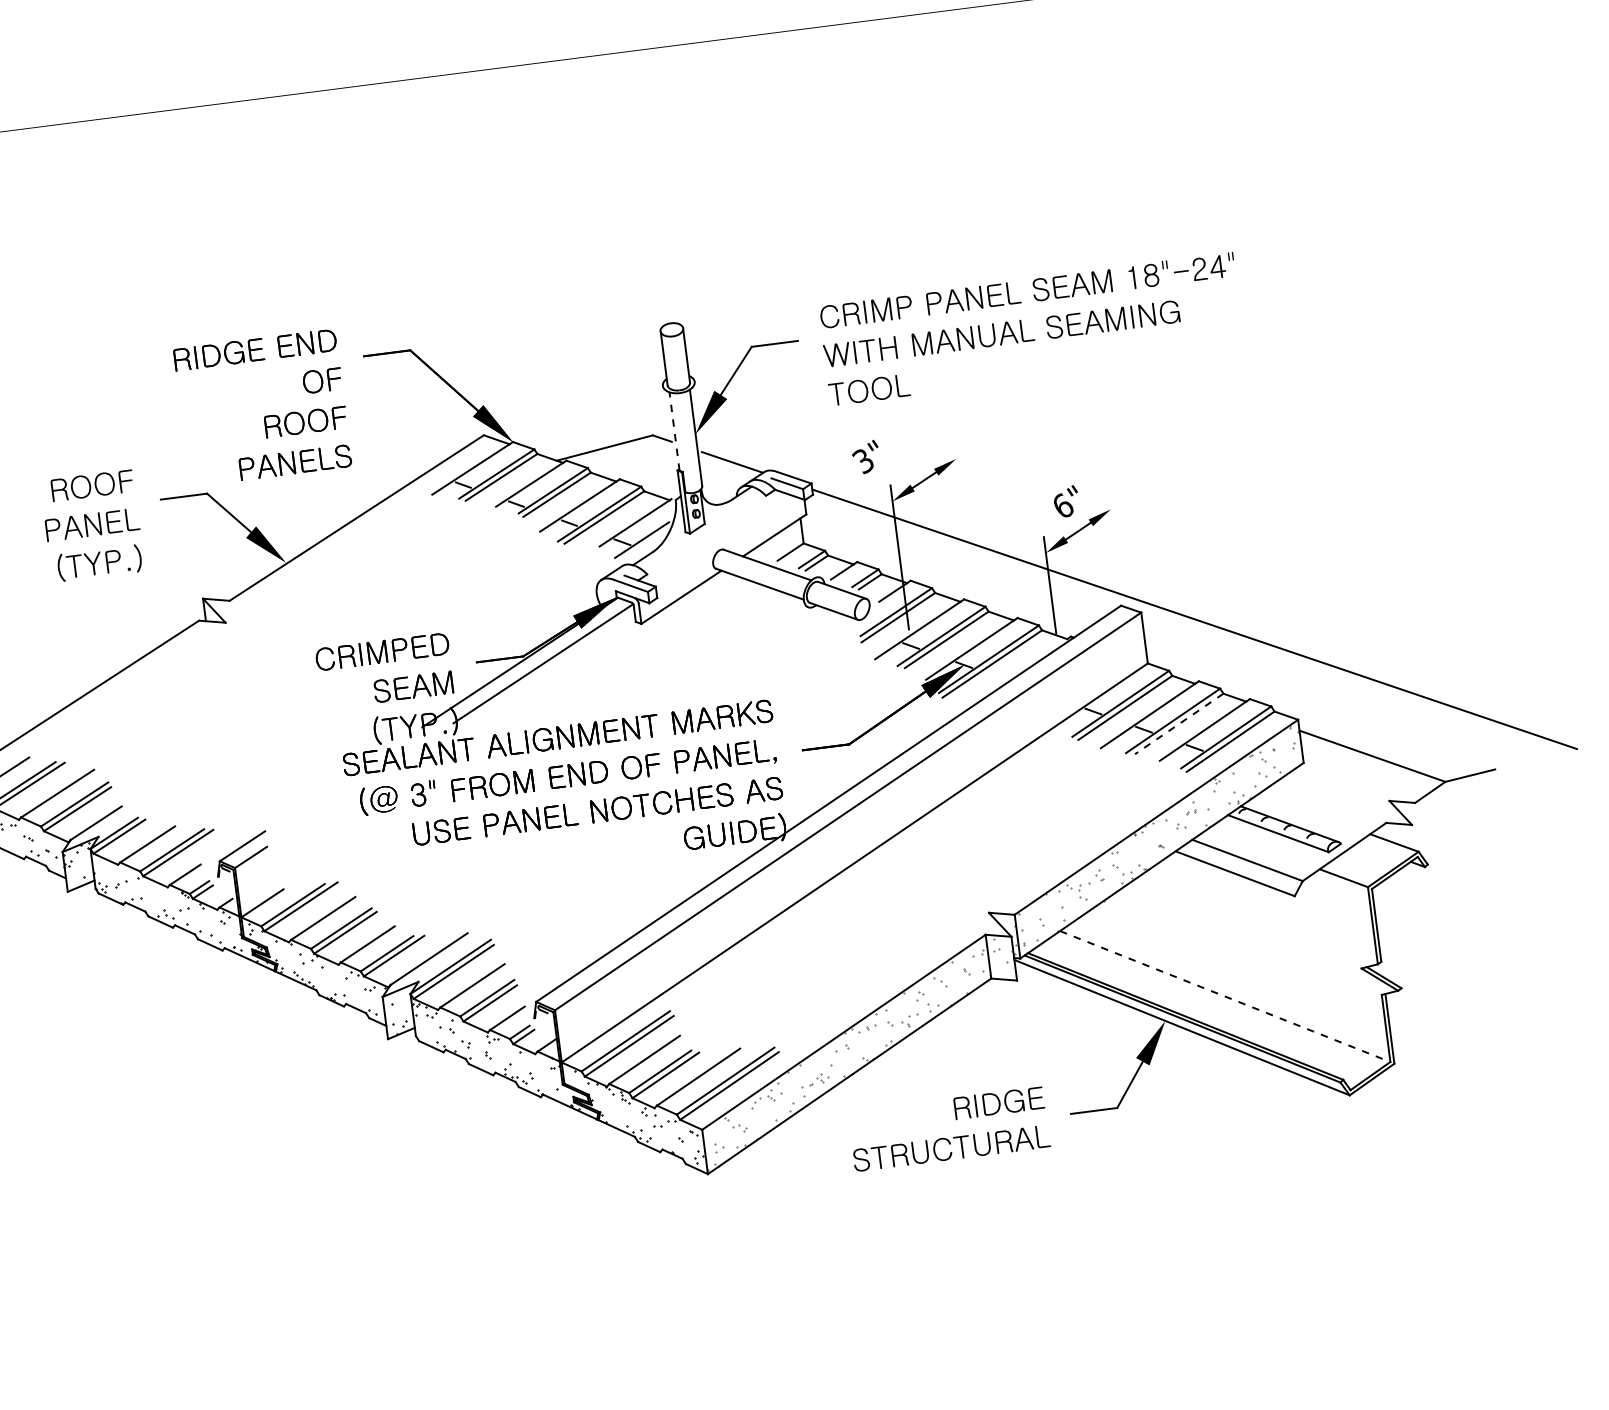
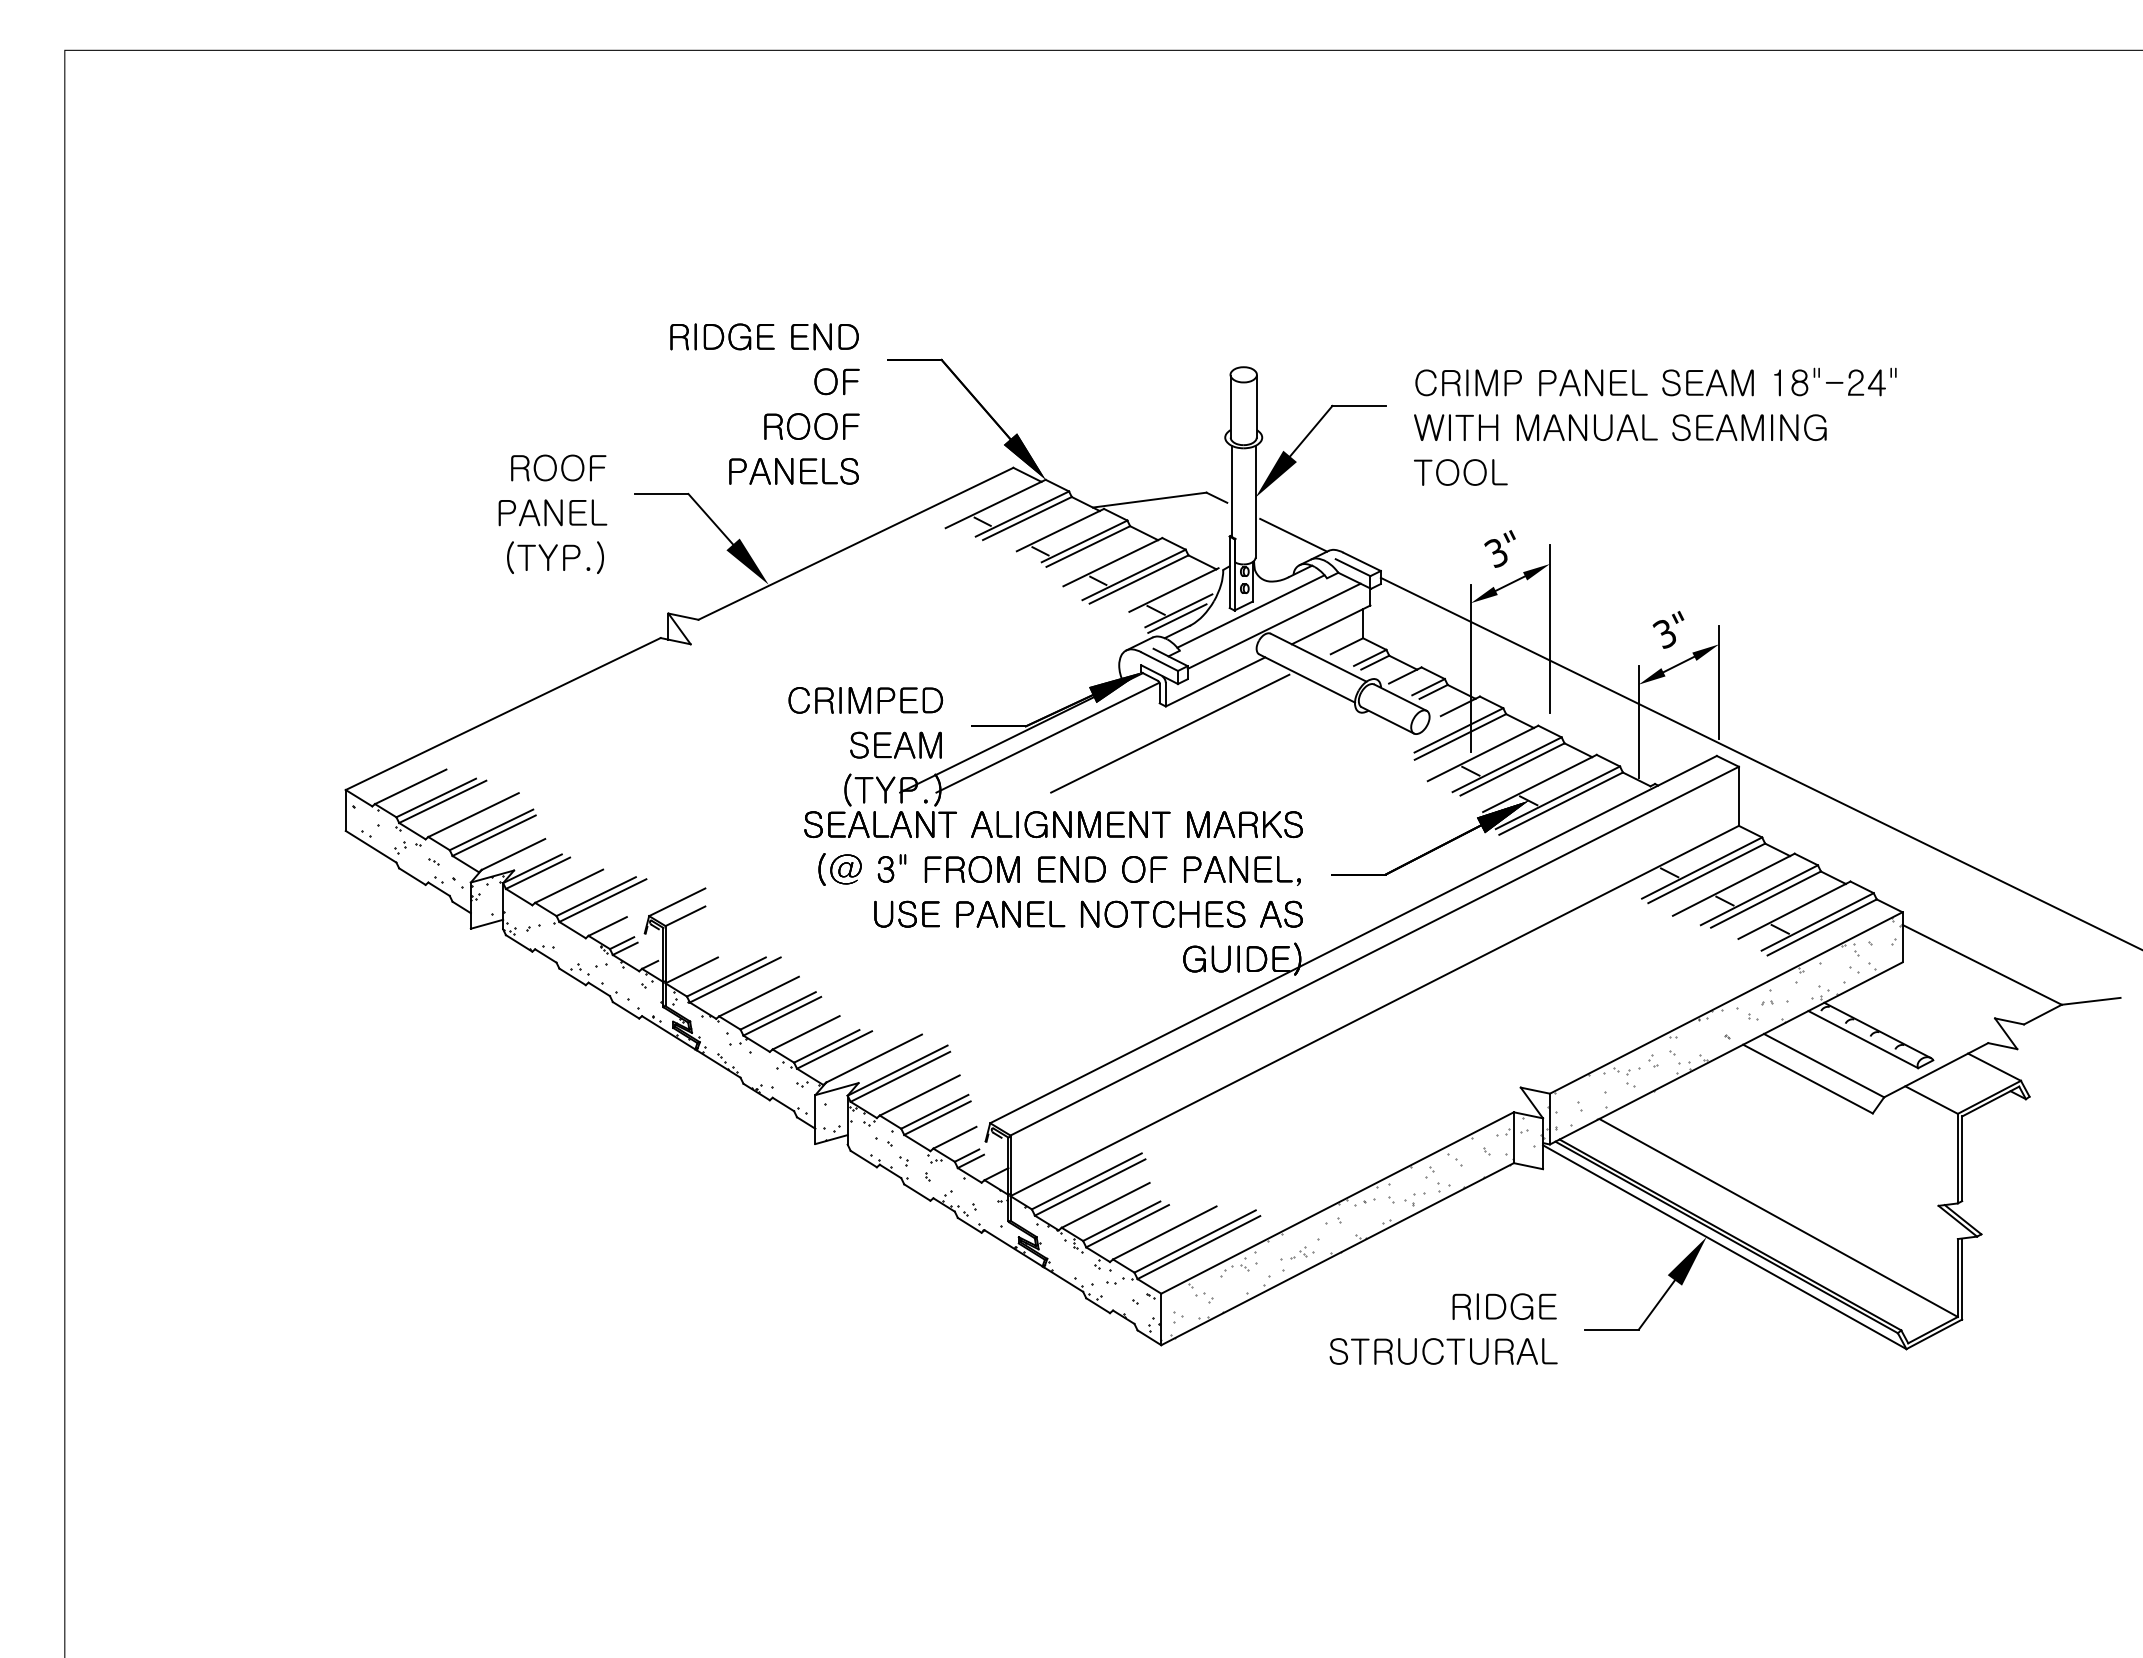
line: (674, 431) -> (1231, 491), dashed -> solid
text: (865, 456) -> (1499, 548), moved
text: (1062, 506) -> (1664, 633), 6" -> 3"
line: (963, 515) -> (1550, 629), added
line: (703, 532) -> (1250, 611), added
line: (1115, 541) -> (1719, 681), added
line: (725, 542) -> (1273, 625), added
line: (641, 546) -> (1177, 618), added
line: (648, 646) -> (1170, 733), added
line: (1178, 723) -> (1765, 899), dashed -> solid
line: (1225, 996) -> (1778, 1217), dashed -> solid

